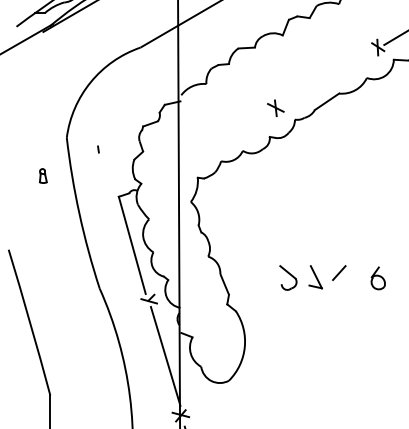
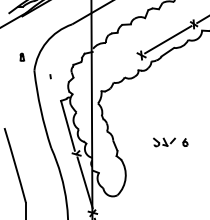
line: (328, 77) -> (168, 39), added
part: (43, 174) -> (22, 56), moved
part: (332, 277) -> (170, 142), size x0.62

